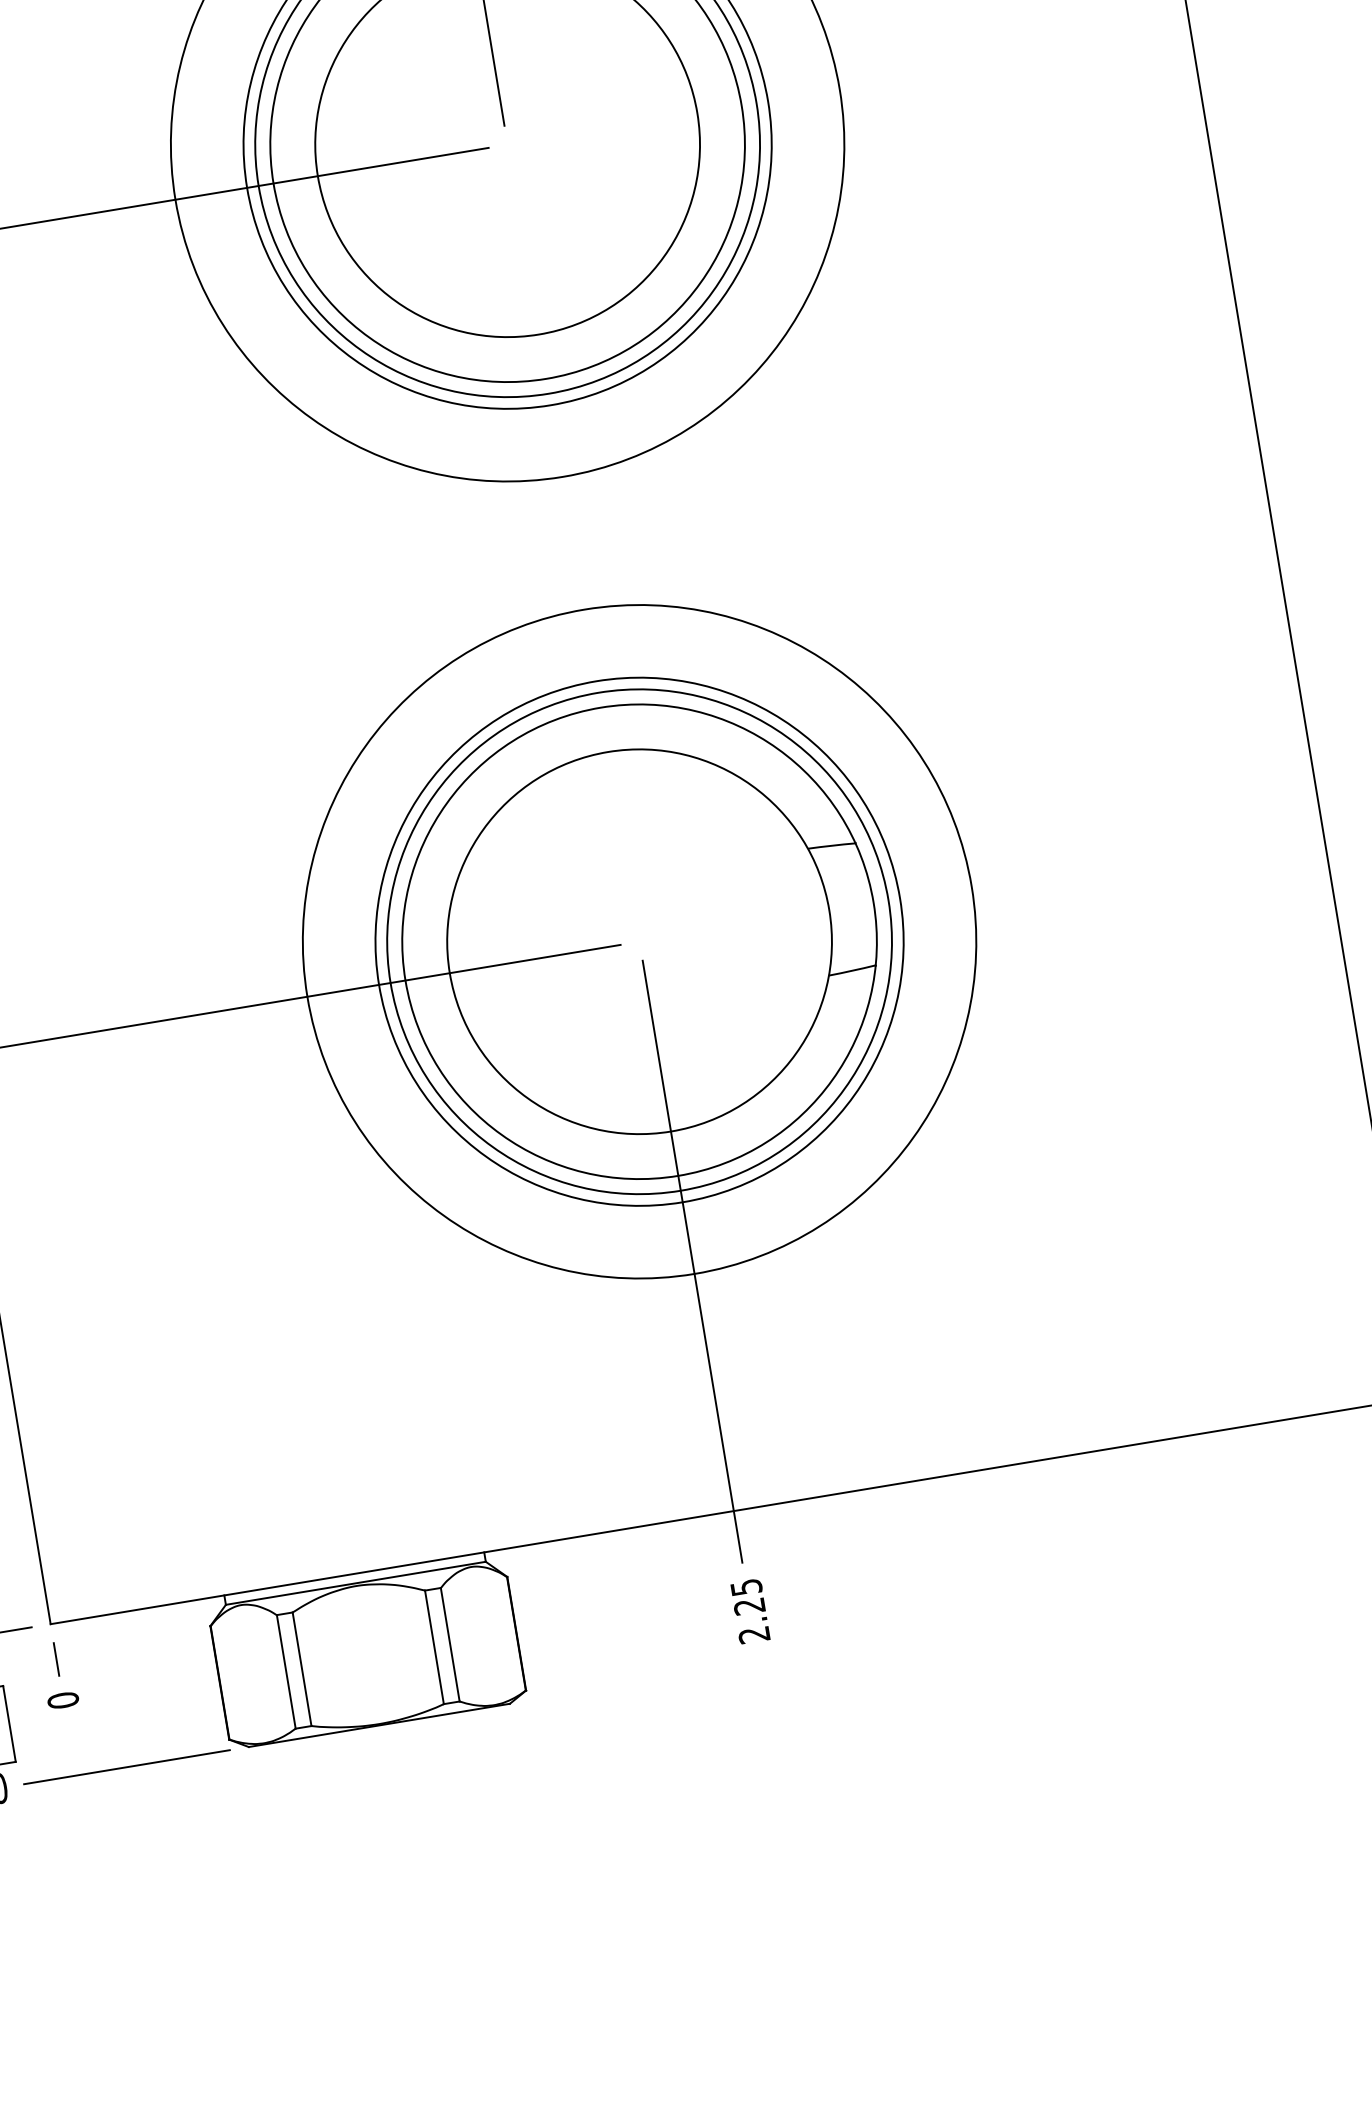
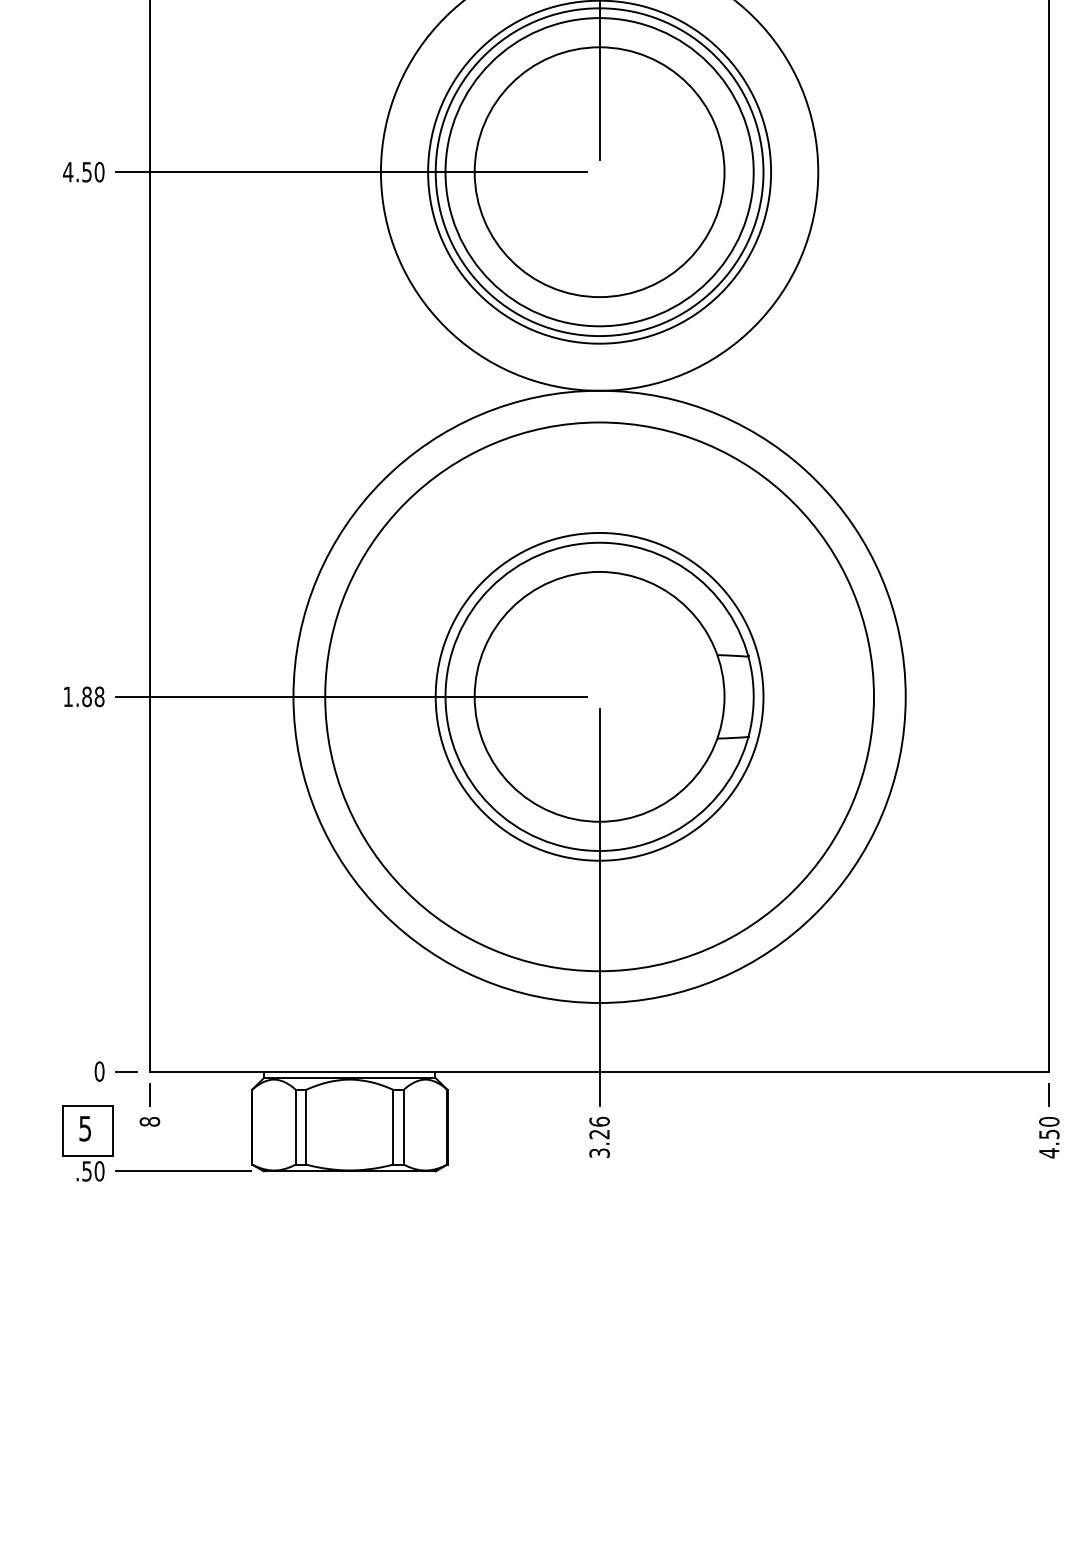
circle: (639, 941) -> (599, 696), size x1.4
circle: (639, 941) -> (599, 696), size x1.6
text: (749, 1609) -> (599, 1136), 2.25 -> 3.26
text: (62, 1700) -> (149, 1121), 0 -> 8

